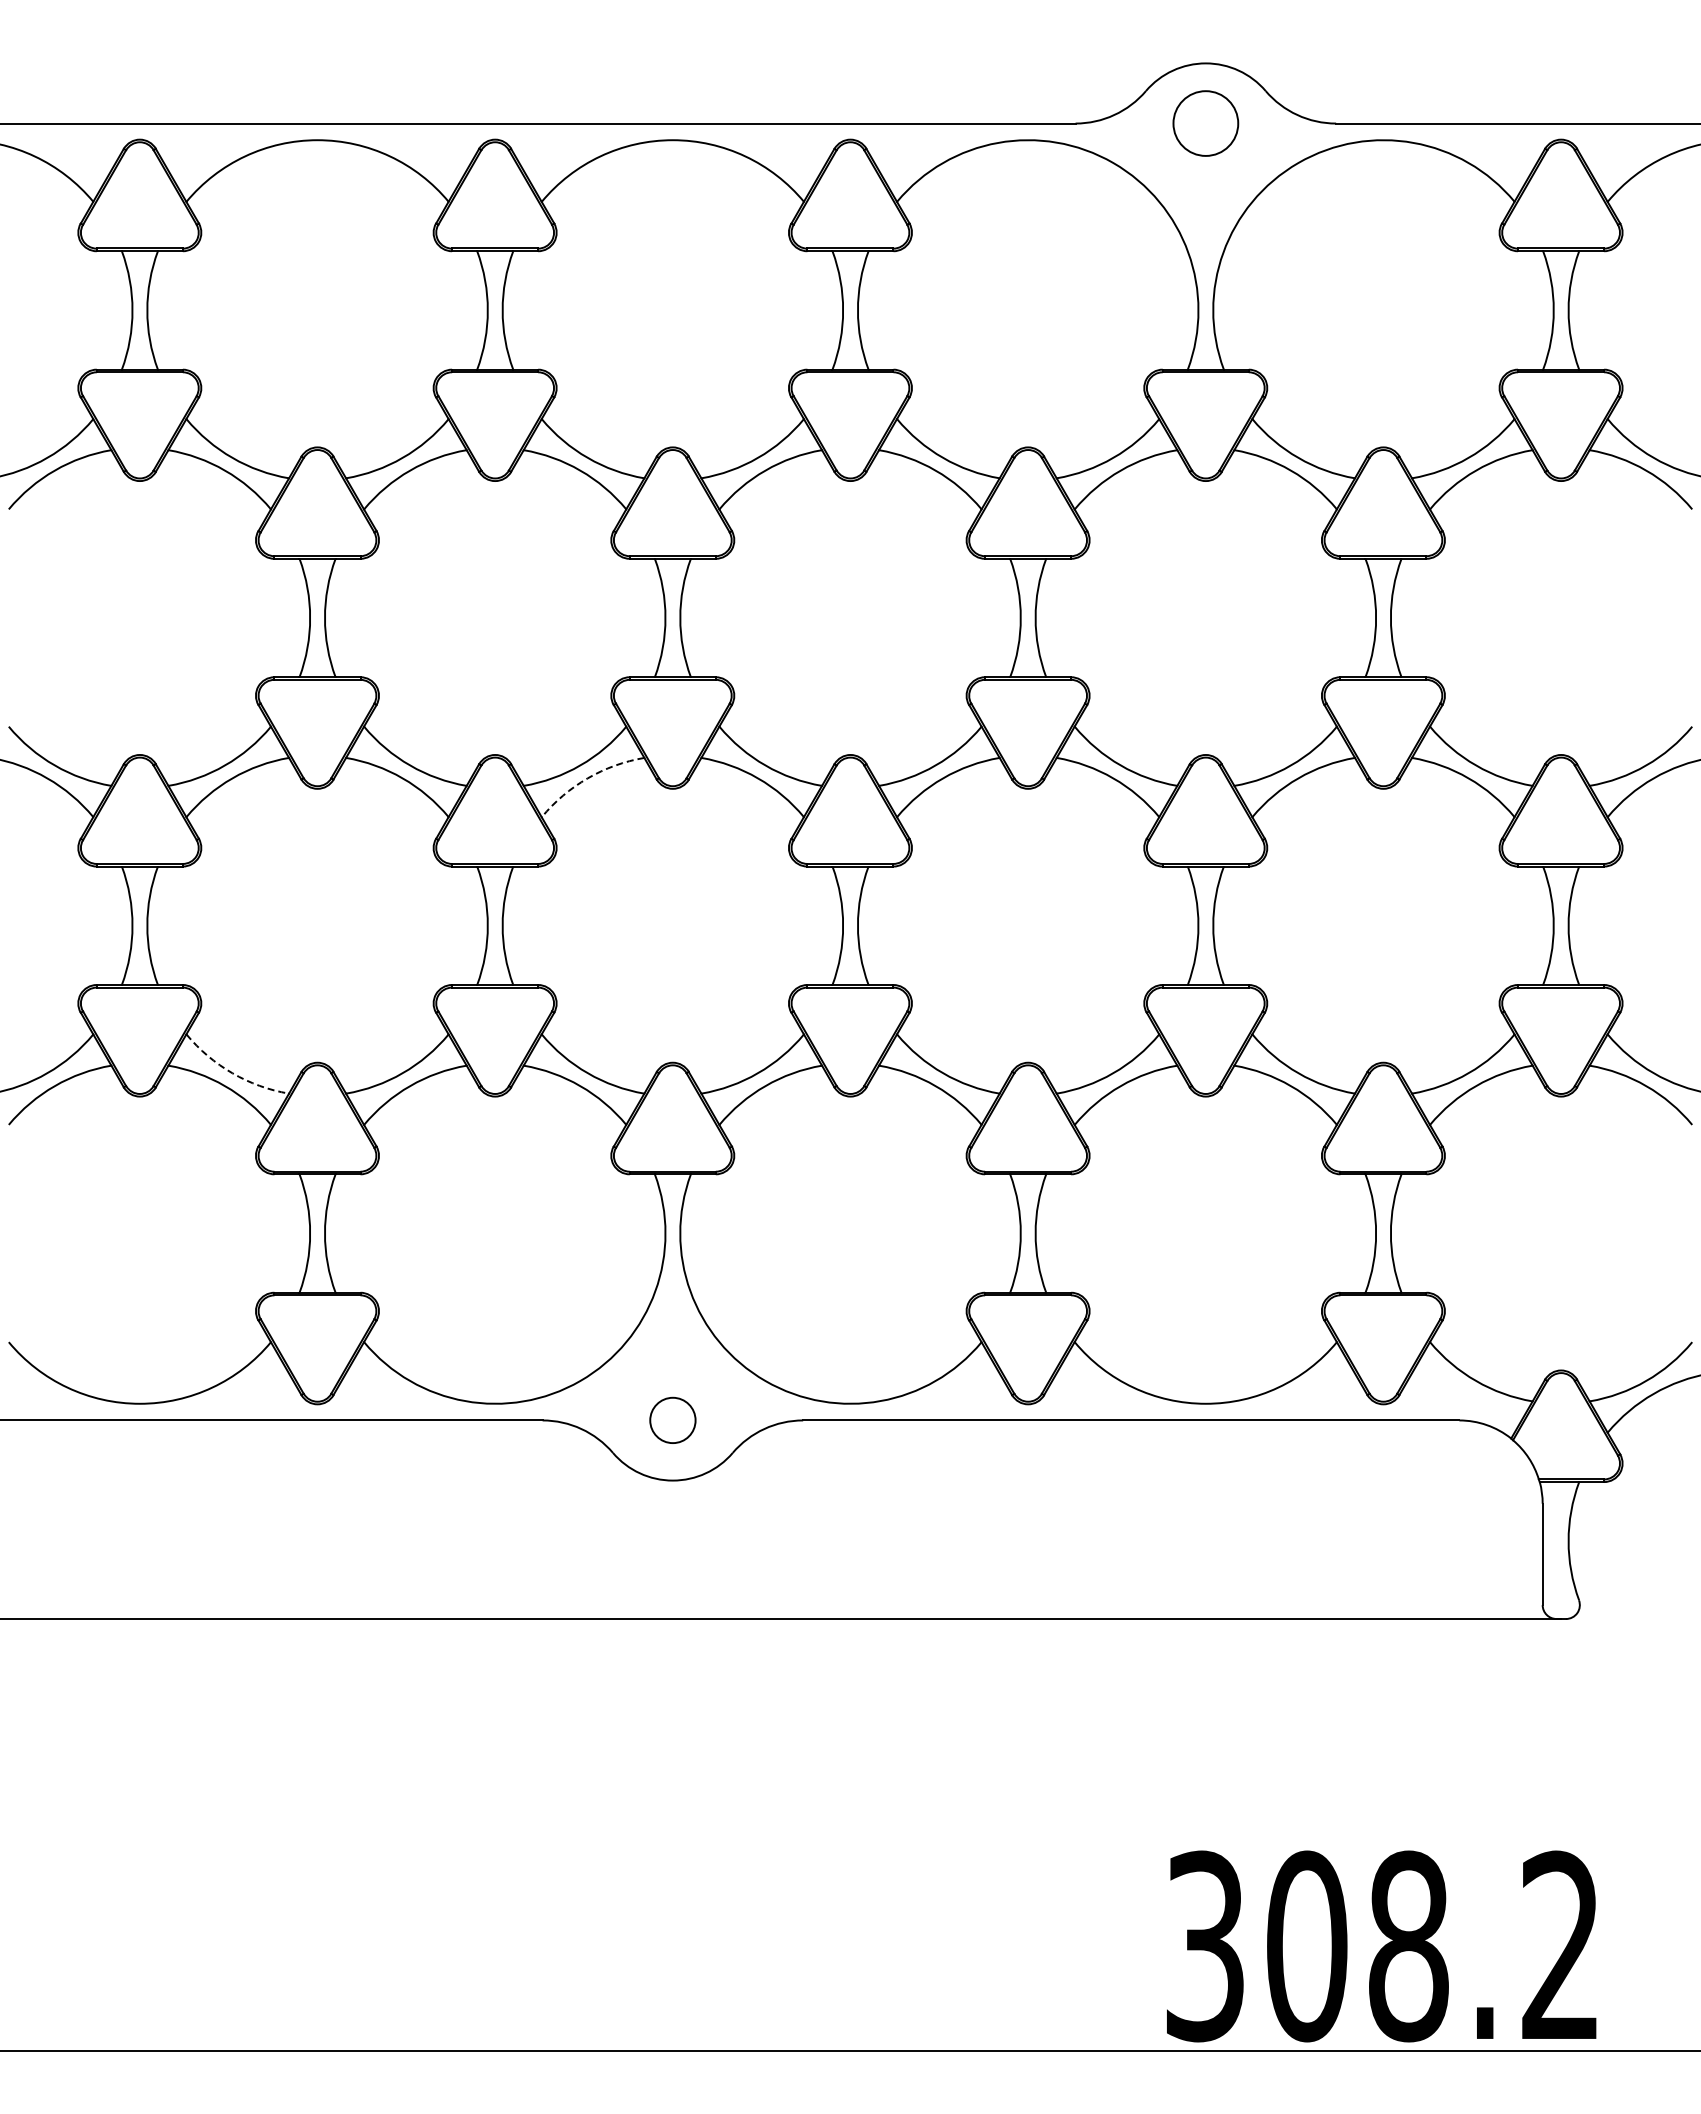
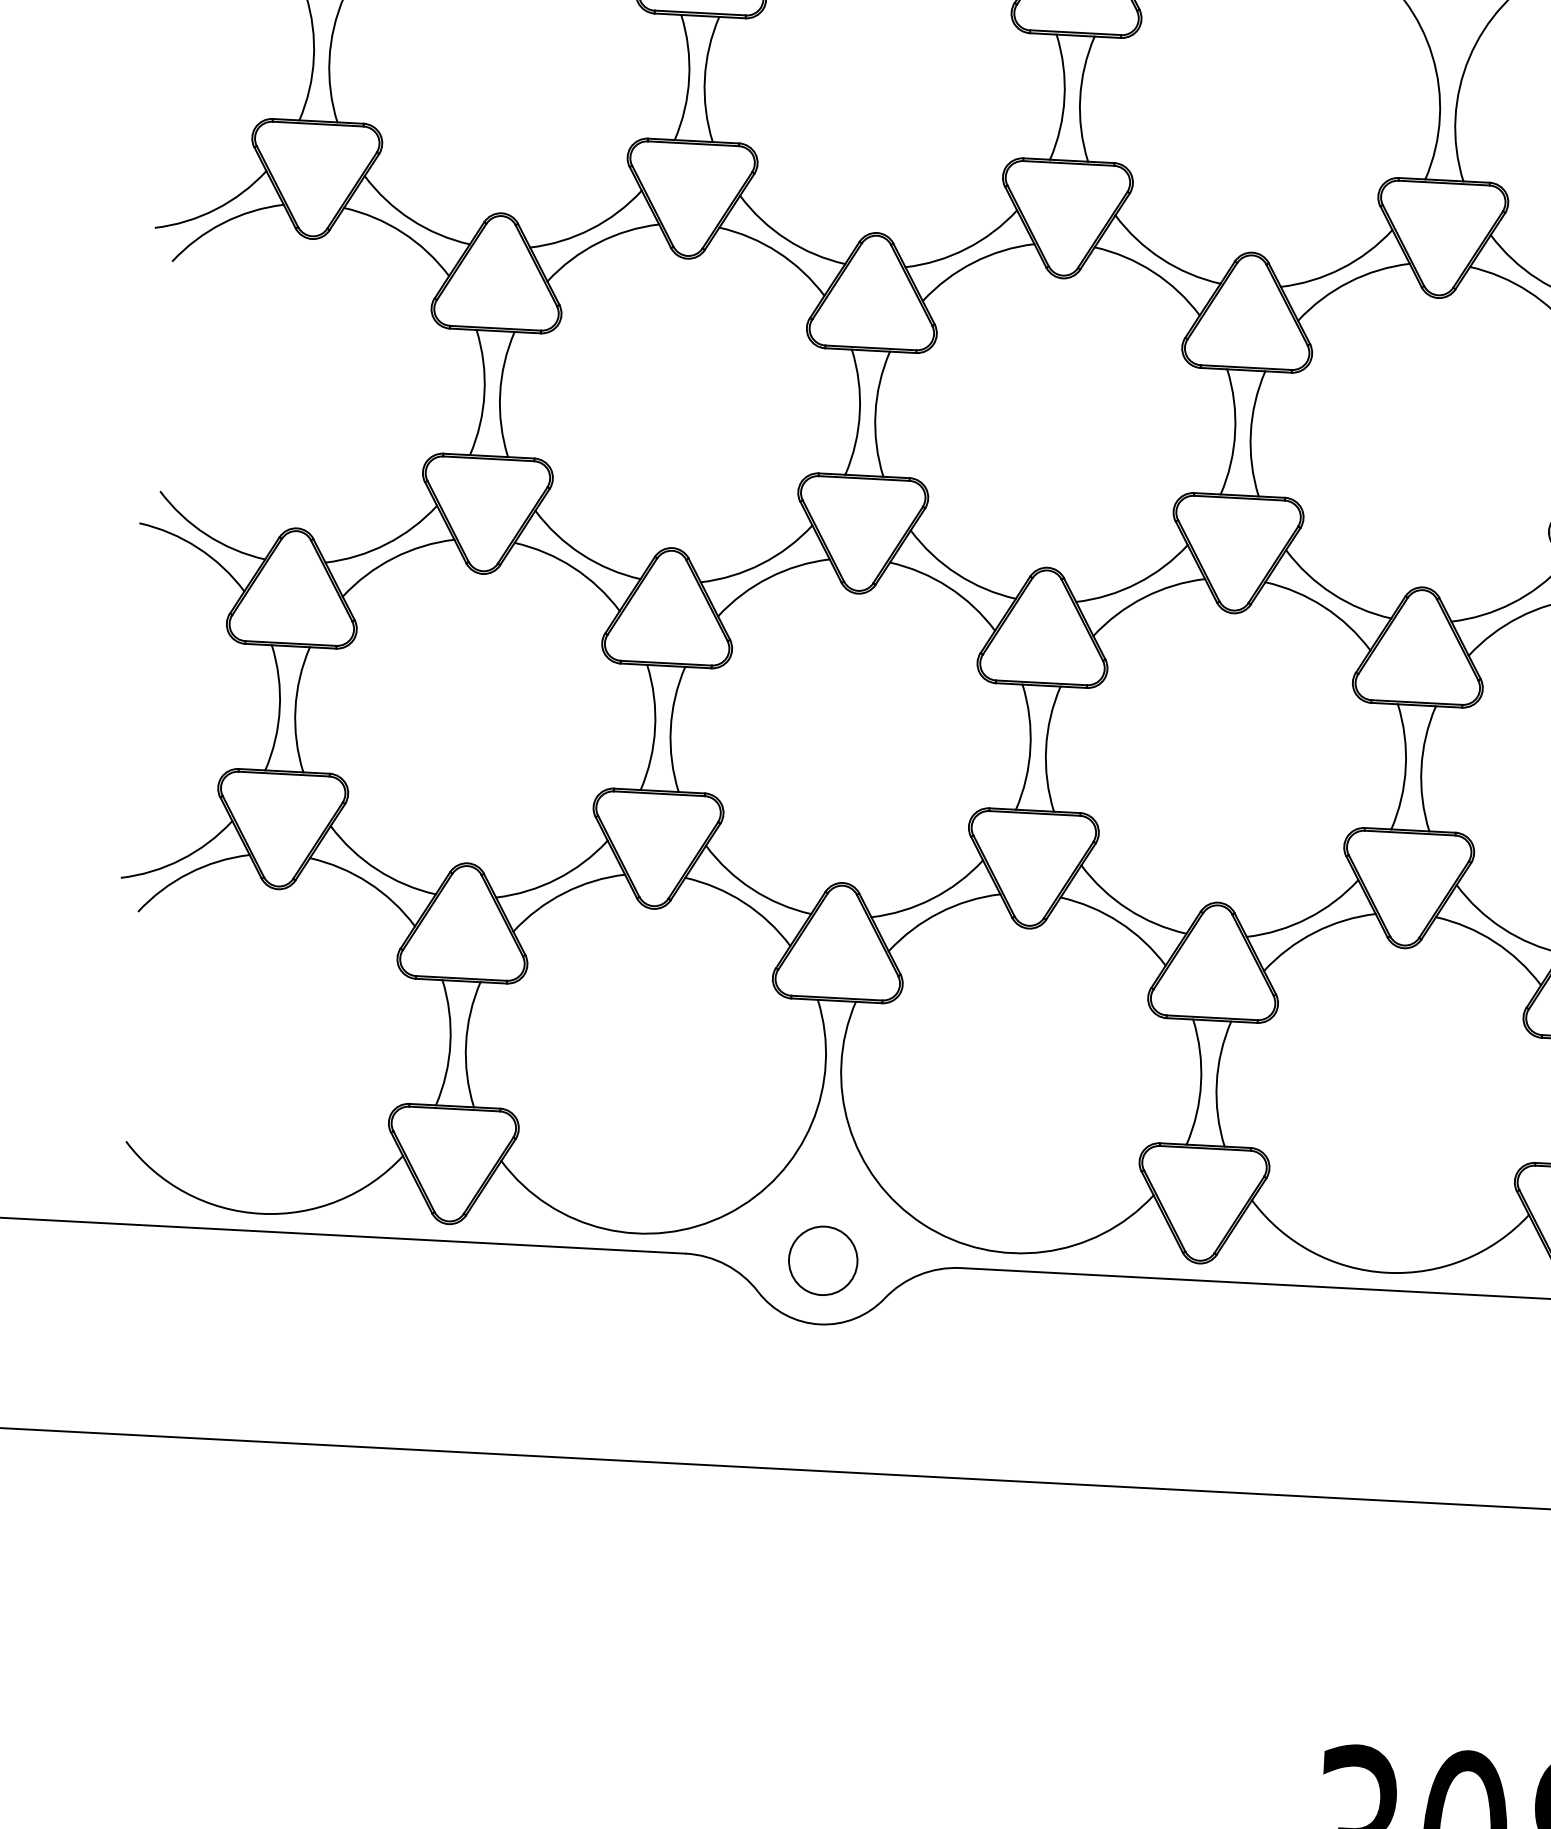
arc: (587, 778) -> (768, 578), dashed -> solid
arc: (232, 1073) -> (377, 869), dashed -> solid
circle: (672, 1420) -> (822, 1260), size x1.43

